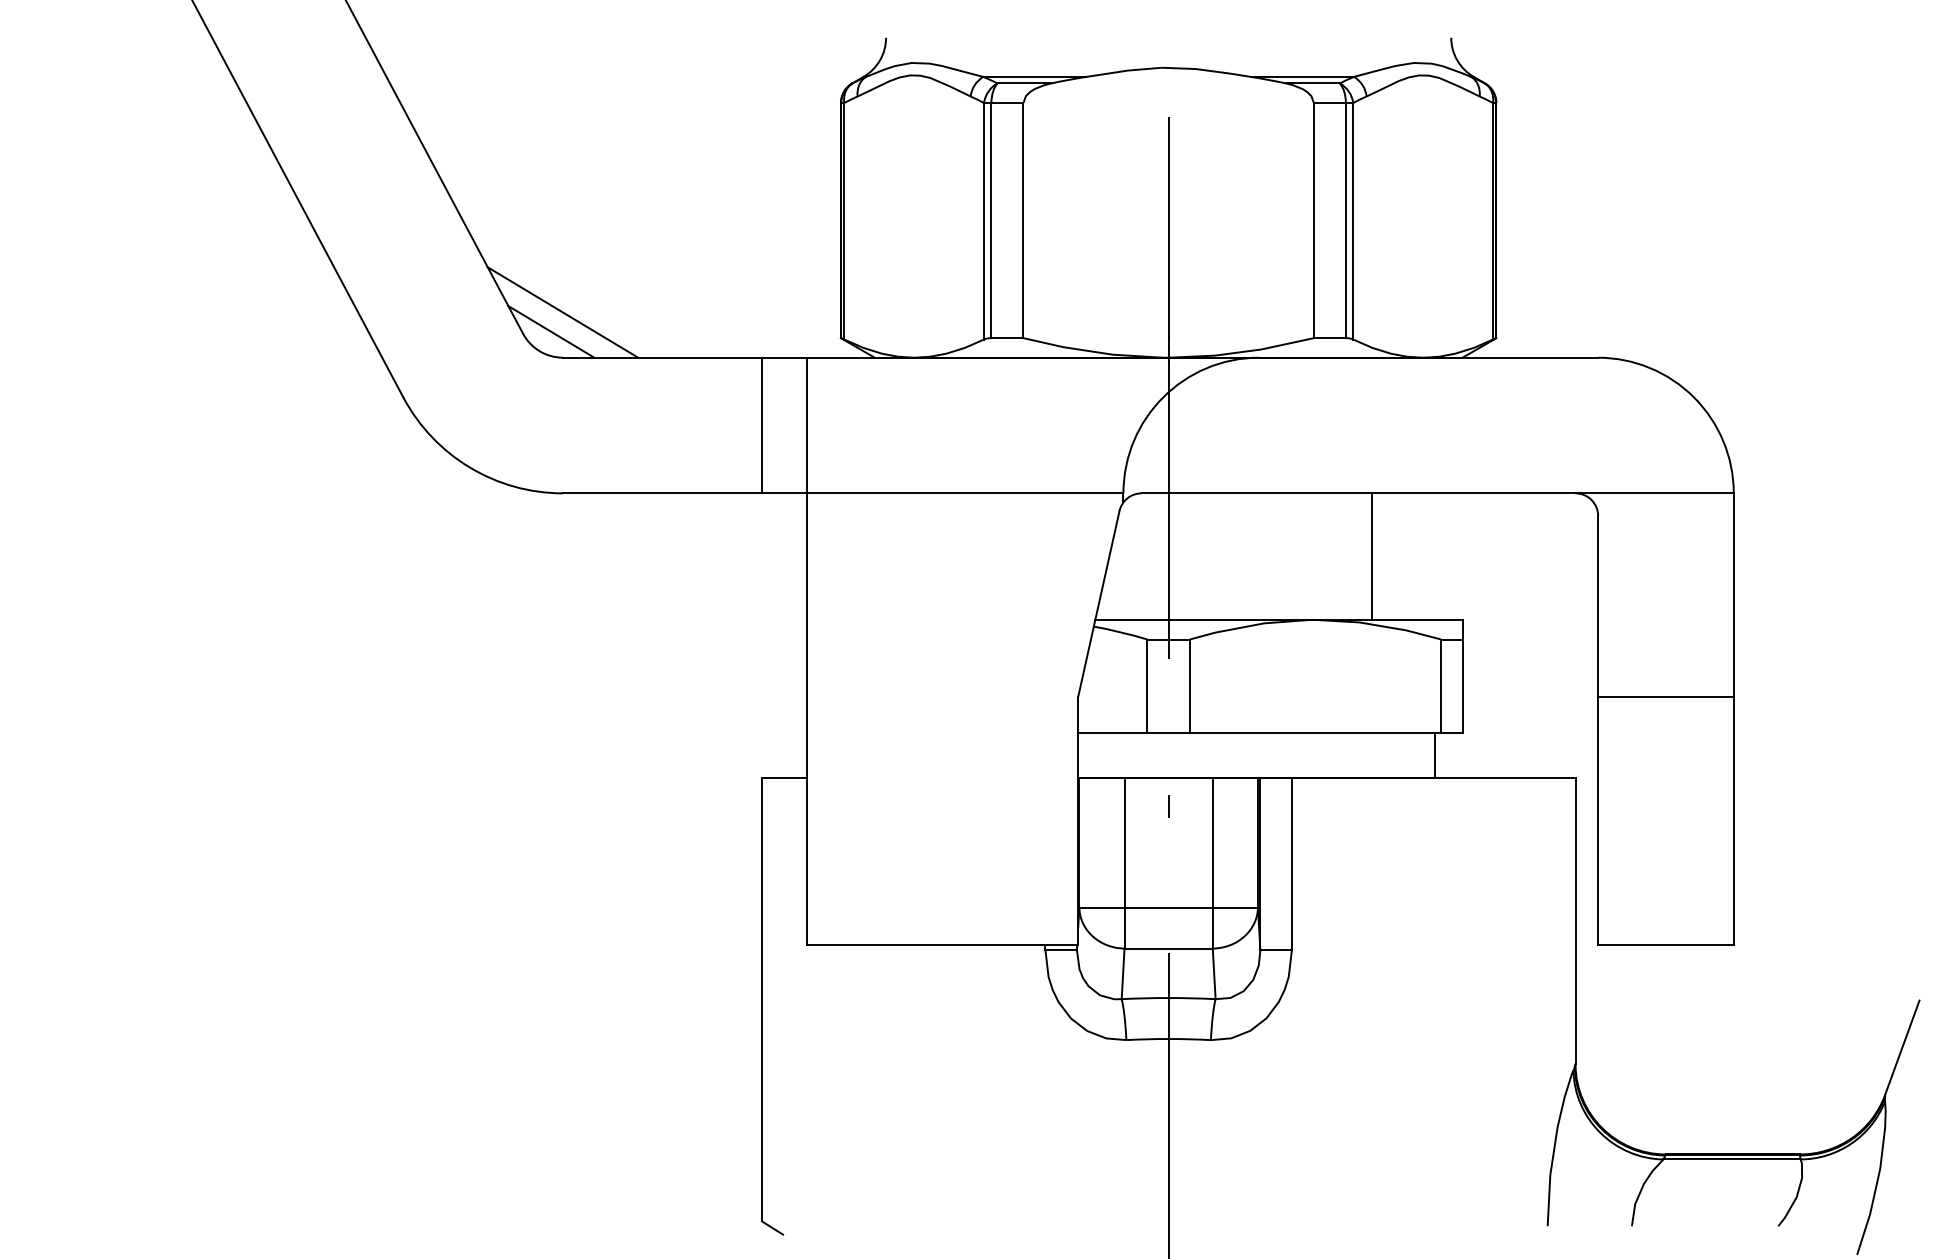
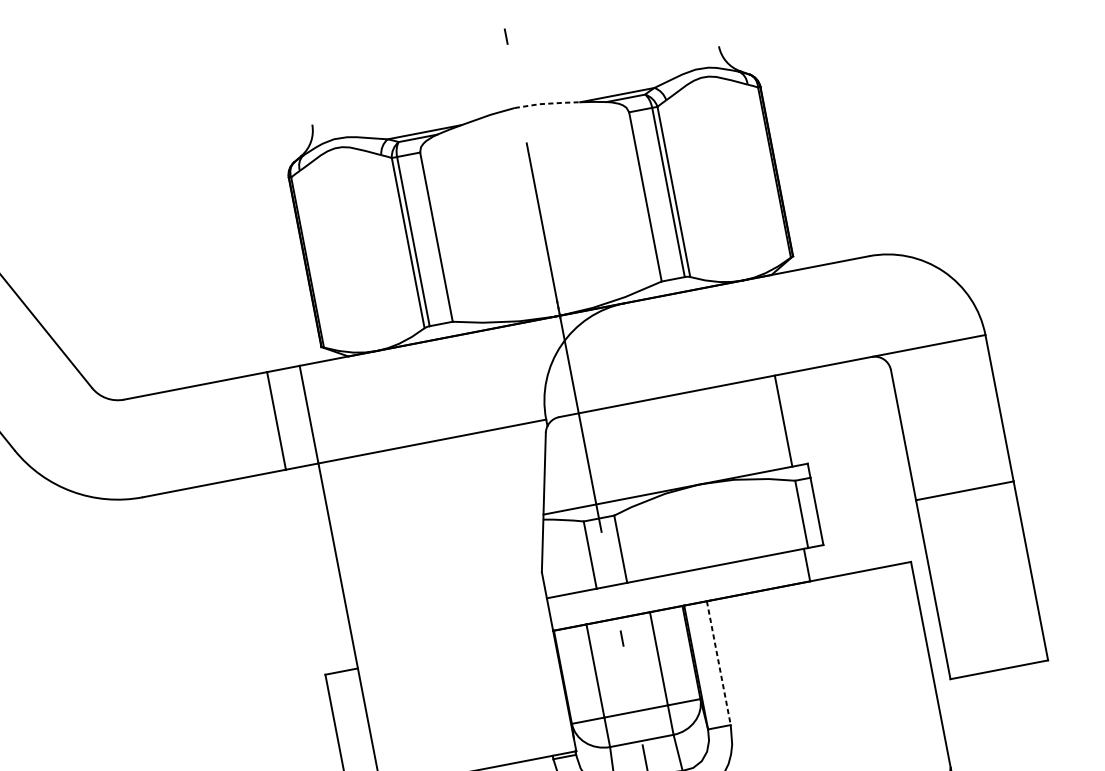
line: (1206, 70) -> (547, 103), solid -> dashed
line: (562, 312) -> (117, 367), removed
line: (551, 331) -> (112, 382), removed
line: (1372, 556) -> (783, 420), moved
line: (1291, 864) -> (718, 663), solid -> dashed

